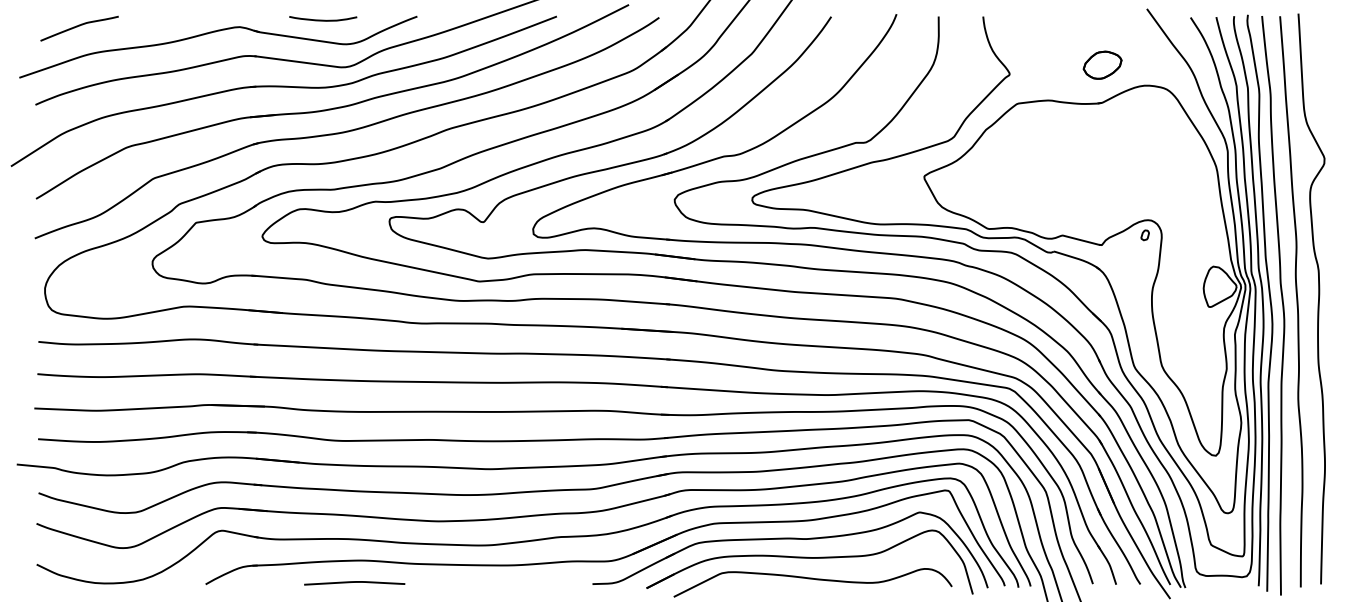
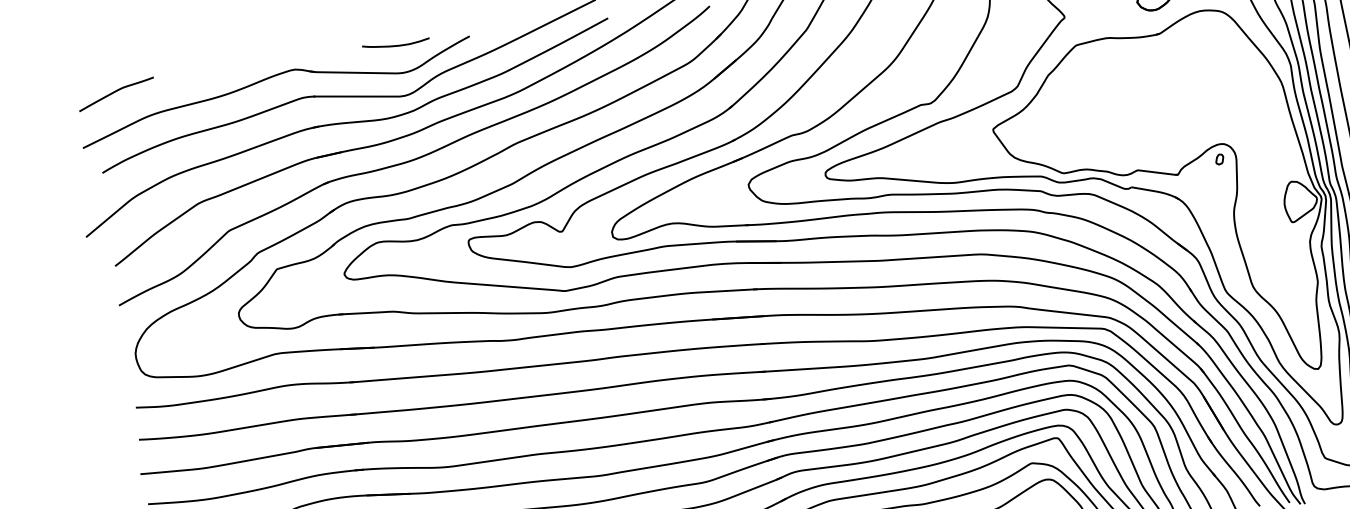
curve: (323, 19) -> (396, 44), moved
curve: (79, 26) -> (116, 92), moved

